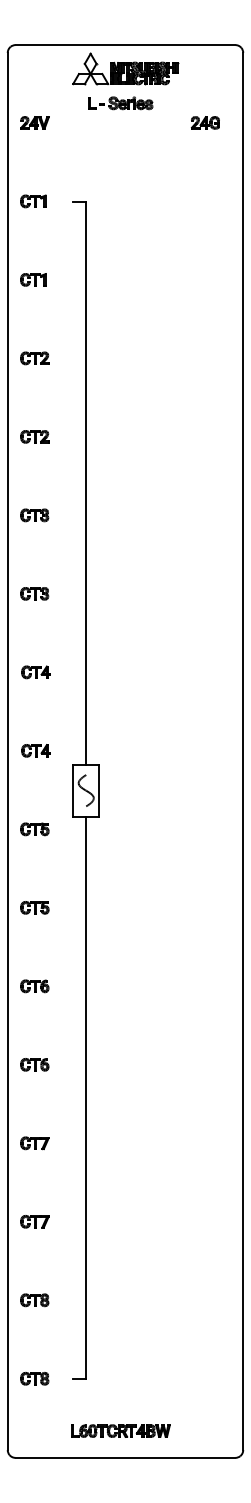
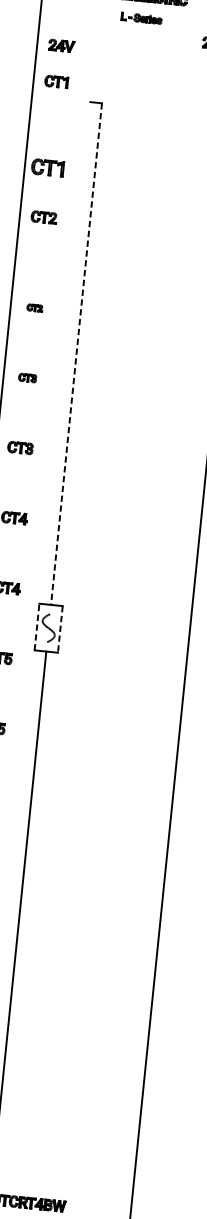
part: (120, 103) -> (141, 18), size x0.7
part: (34, 122) -> (61, 45), moved
part: (33, 201) -> (56, 81), moved
part: (33, 279) -> (47, 167), size x1.4
part: (34, 358) -> (43, 217), moved
part: (34, 436) -> (34, 307), size x0.6
line: (86, 483) -> (76, 354), solid -> dashed
part: (34, 515) -> (27, 378), size x0.7
line: (73, 790) -> (37, 626), solid -> dashed
line: (99, 791) -> (60, 630), solid -> dashed

